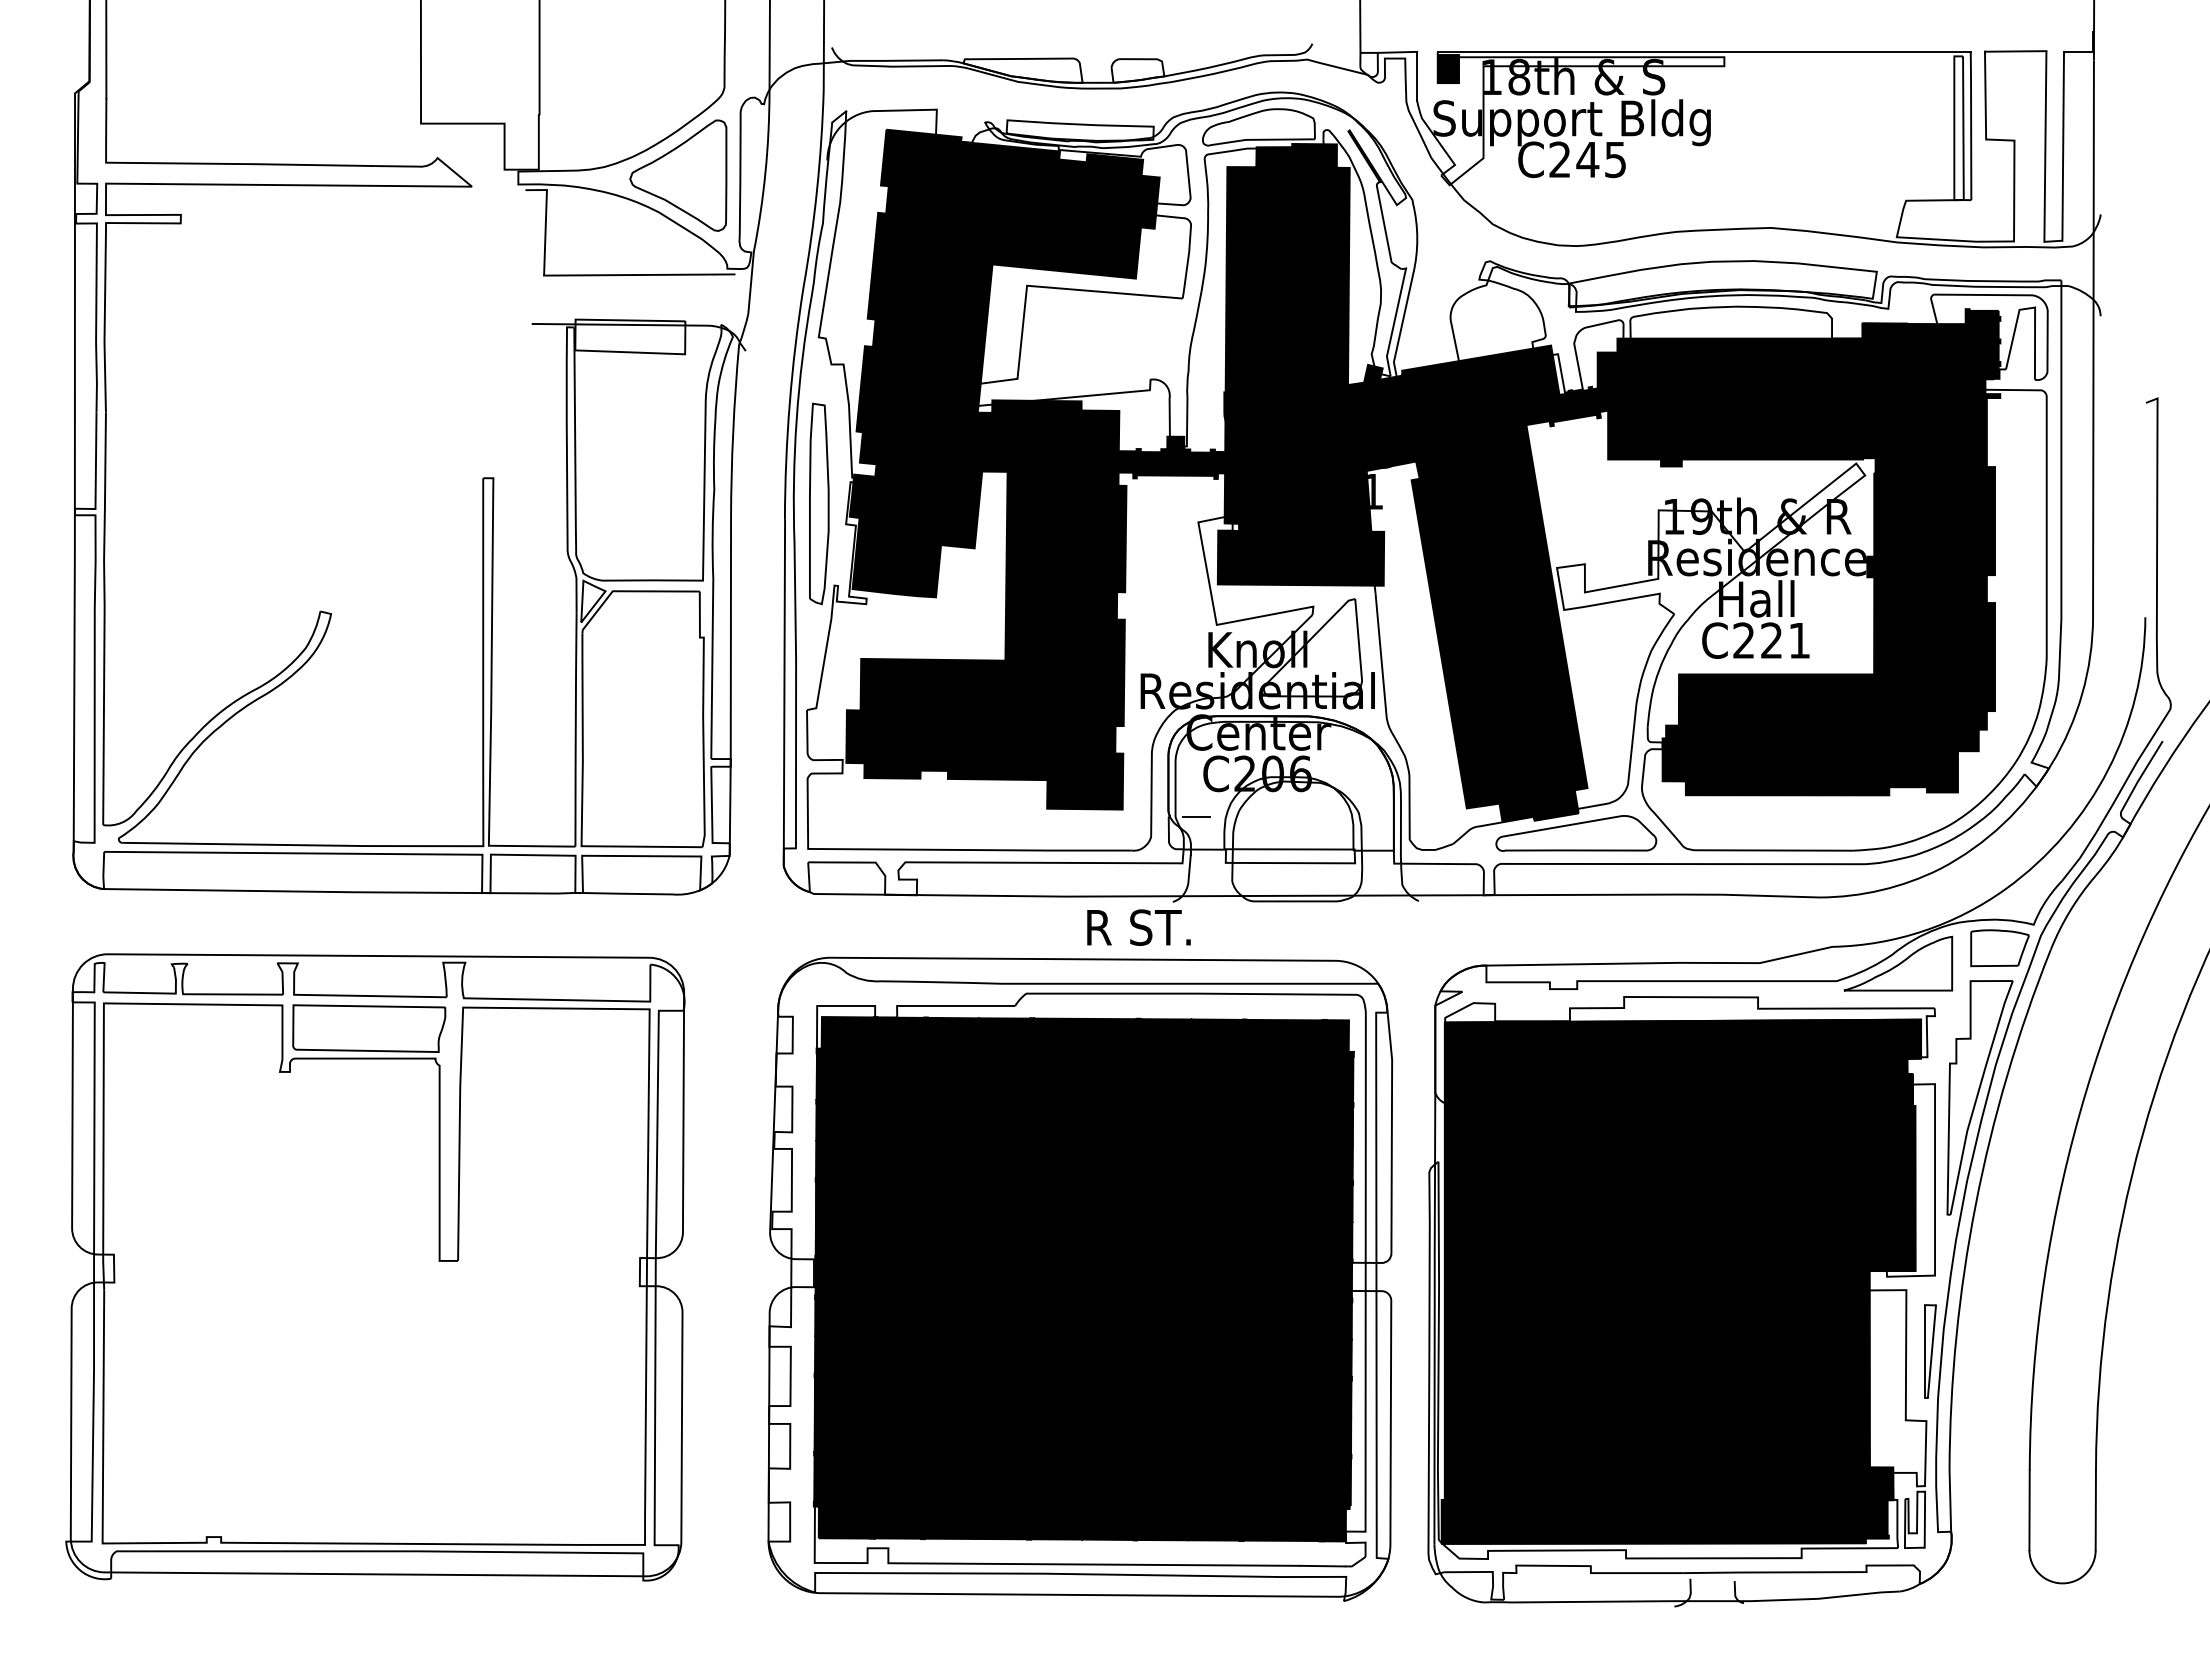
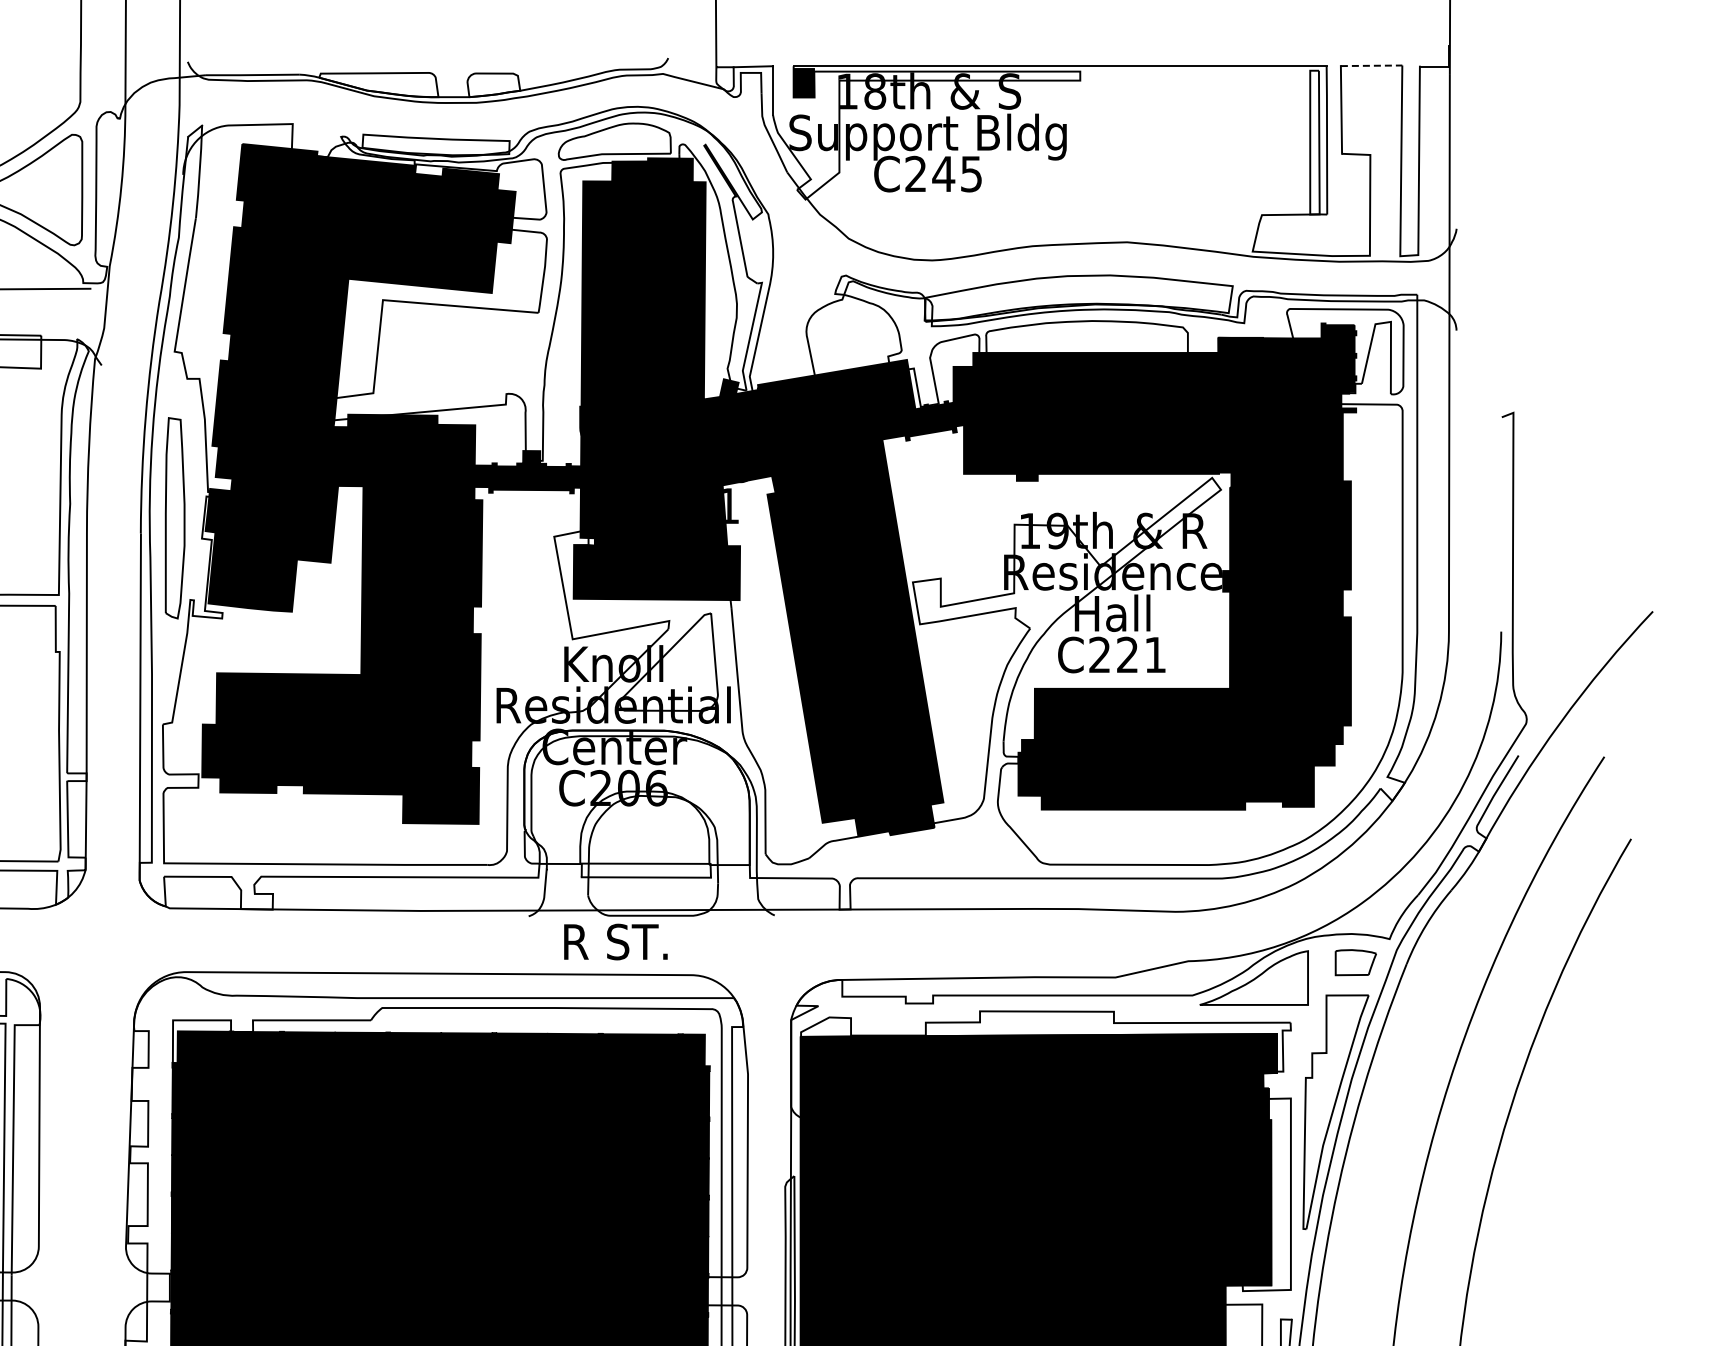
line: (2015, 51) -> (1371, 65), solid -> dashed
line: (1195, 816) -> (551, 830), removed
part: (1576, 833) -> (932, 847), removed
text: (1138, 927) -> (615, 941), moved
part: (1999, 948) -> (1355, 962), size x0.7

